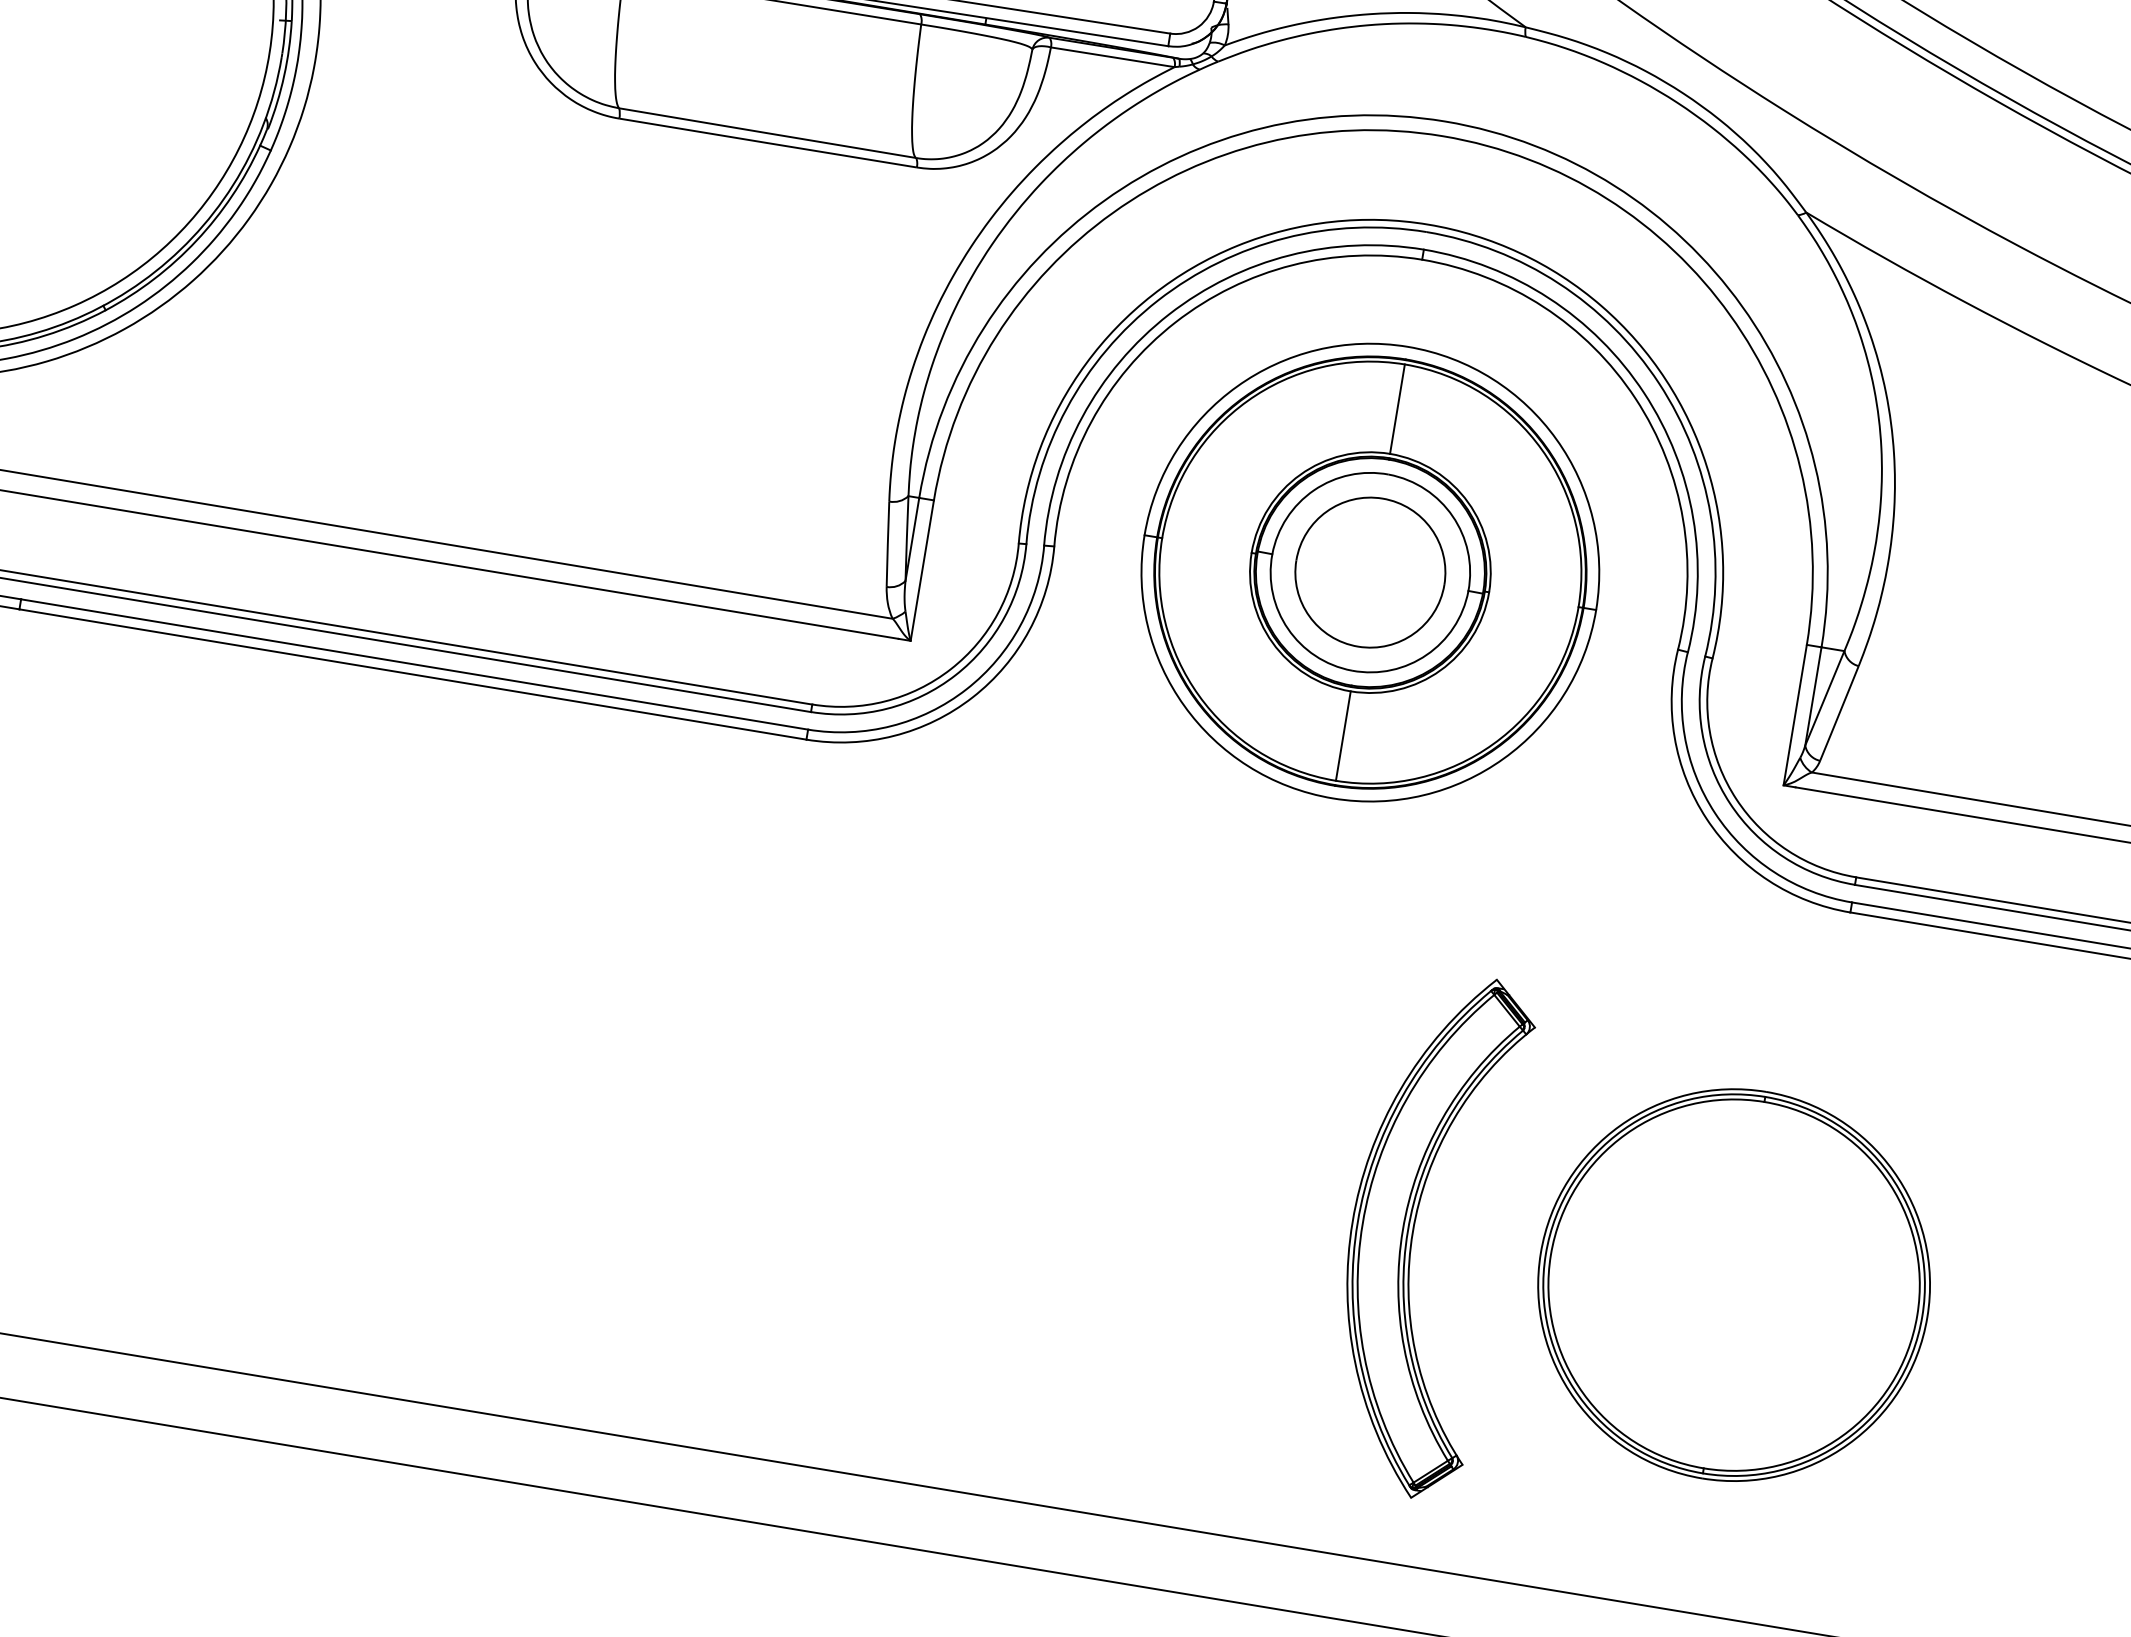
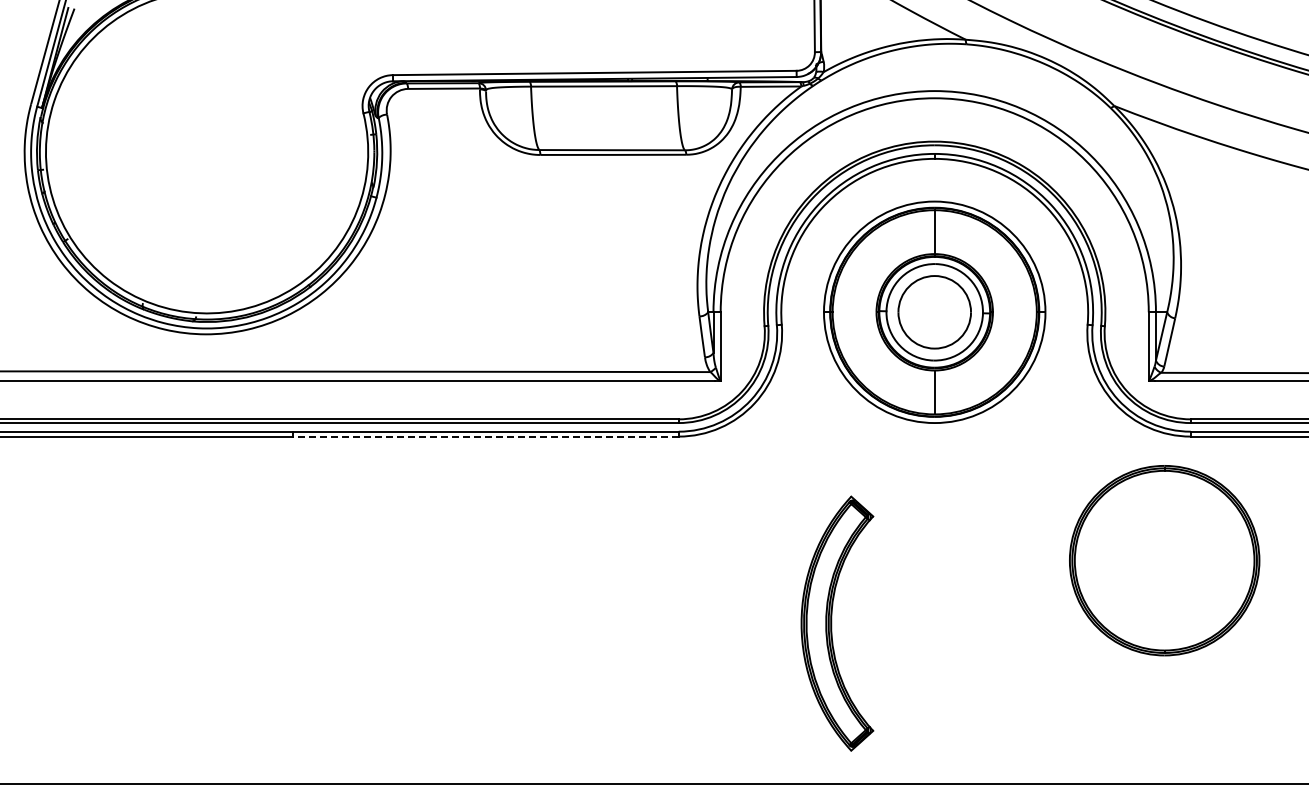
line: (412, 674) -> (485, 436), solid -> dashed
part: (1425, 1233) -> (837, 623), moved
part: (1733, 1284) -> (1164, 560), moved

